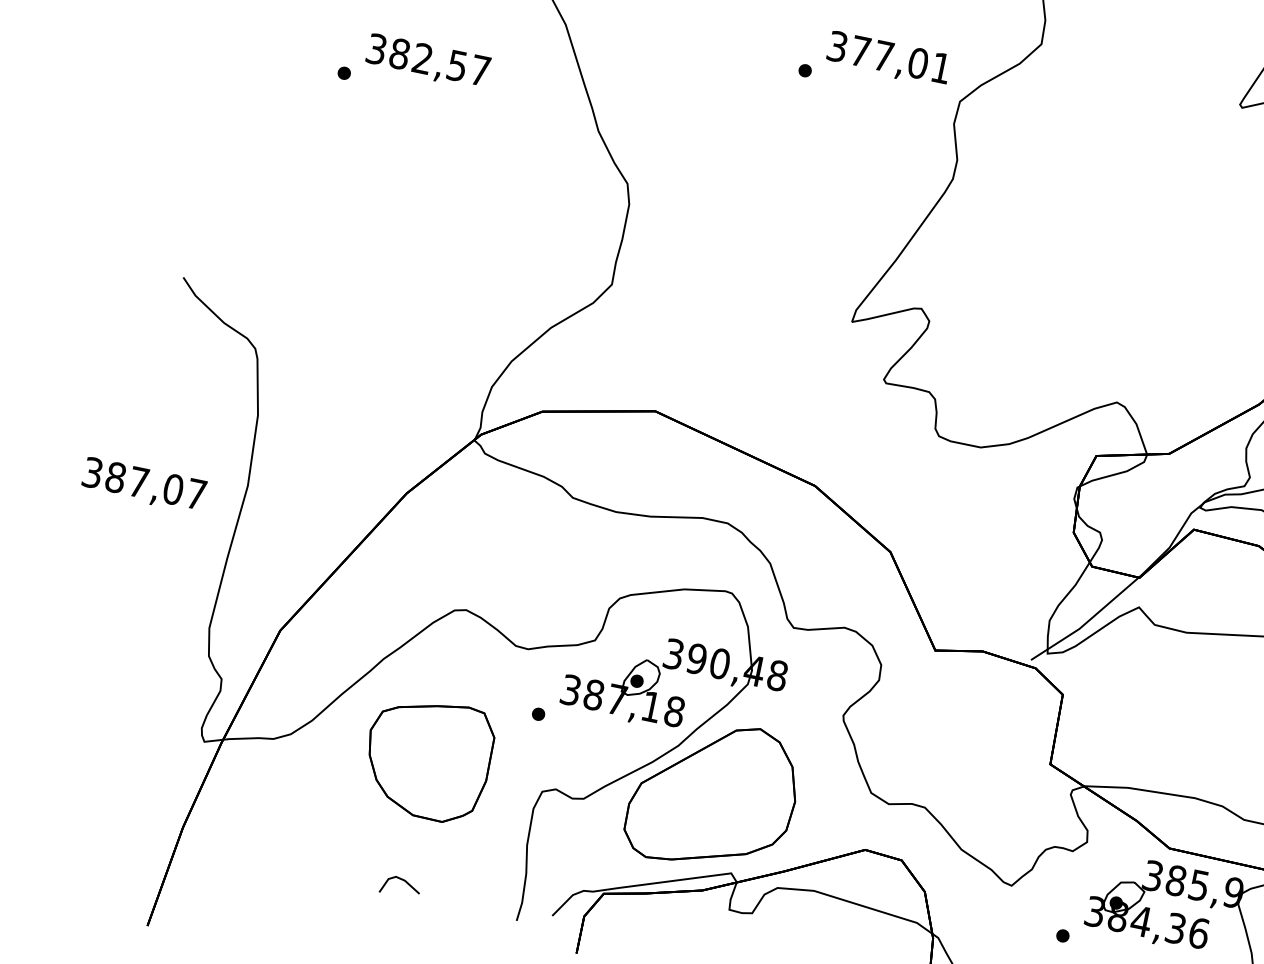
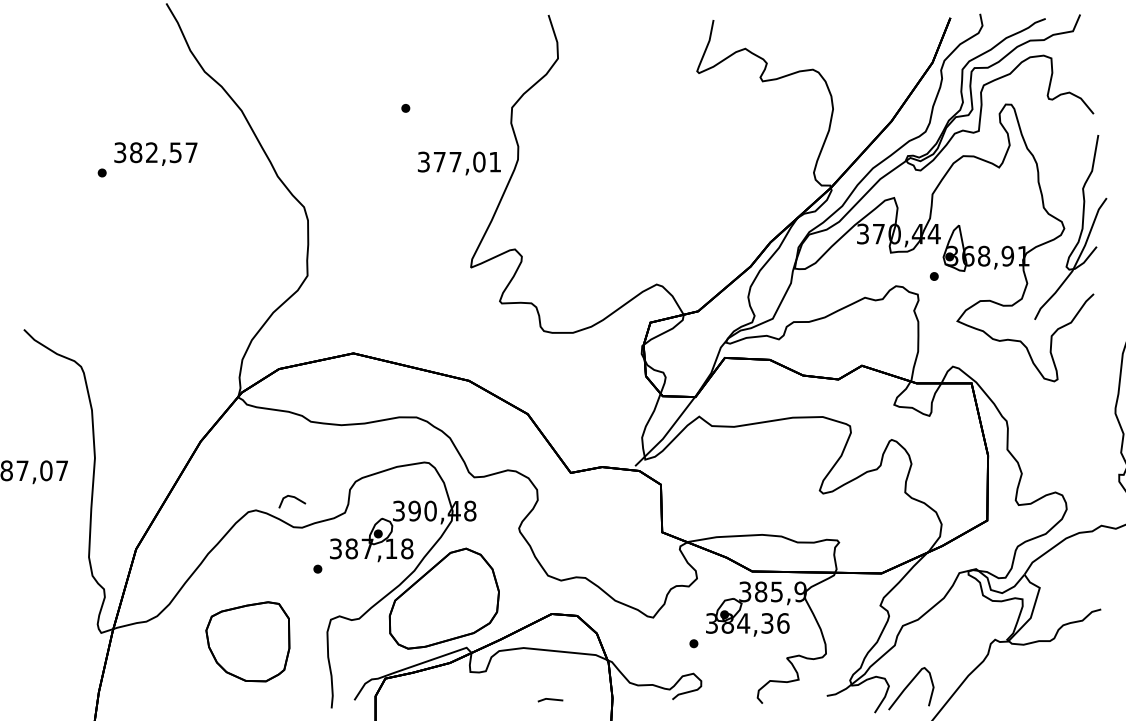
text: (888, 59) -> (459, 163), moved
part: (427, 758) -> (247, 641), moved
line: (404, 882) -> (294, 498), moved

